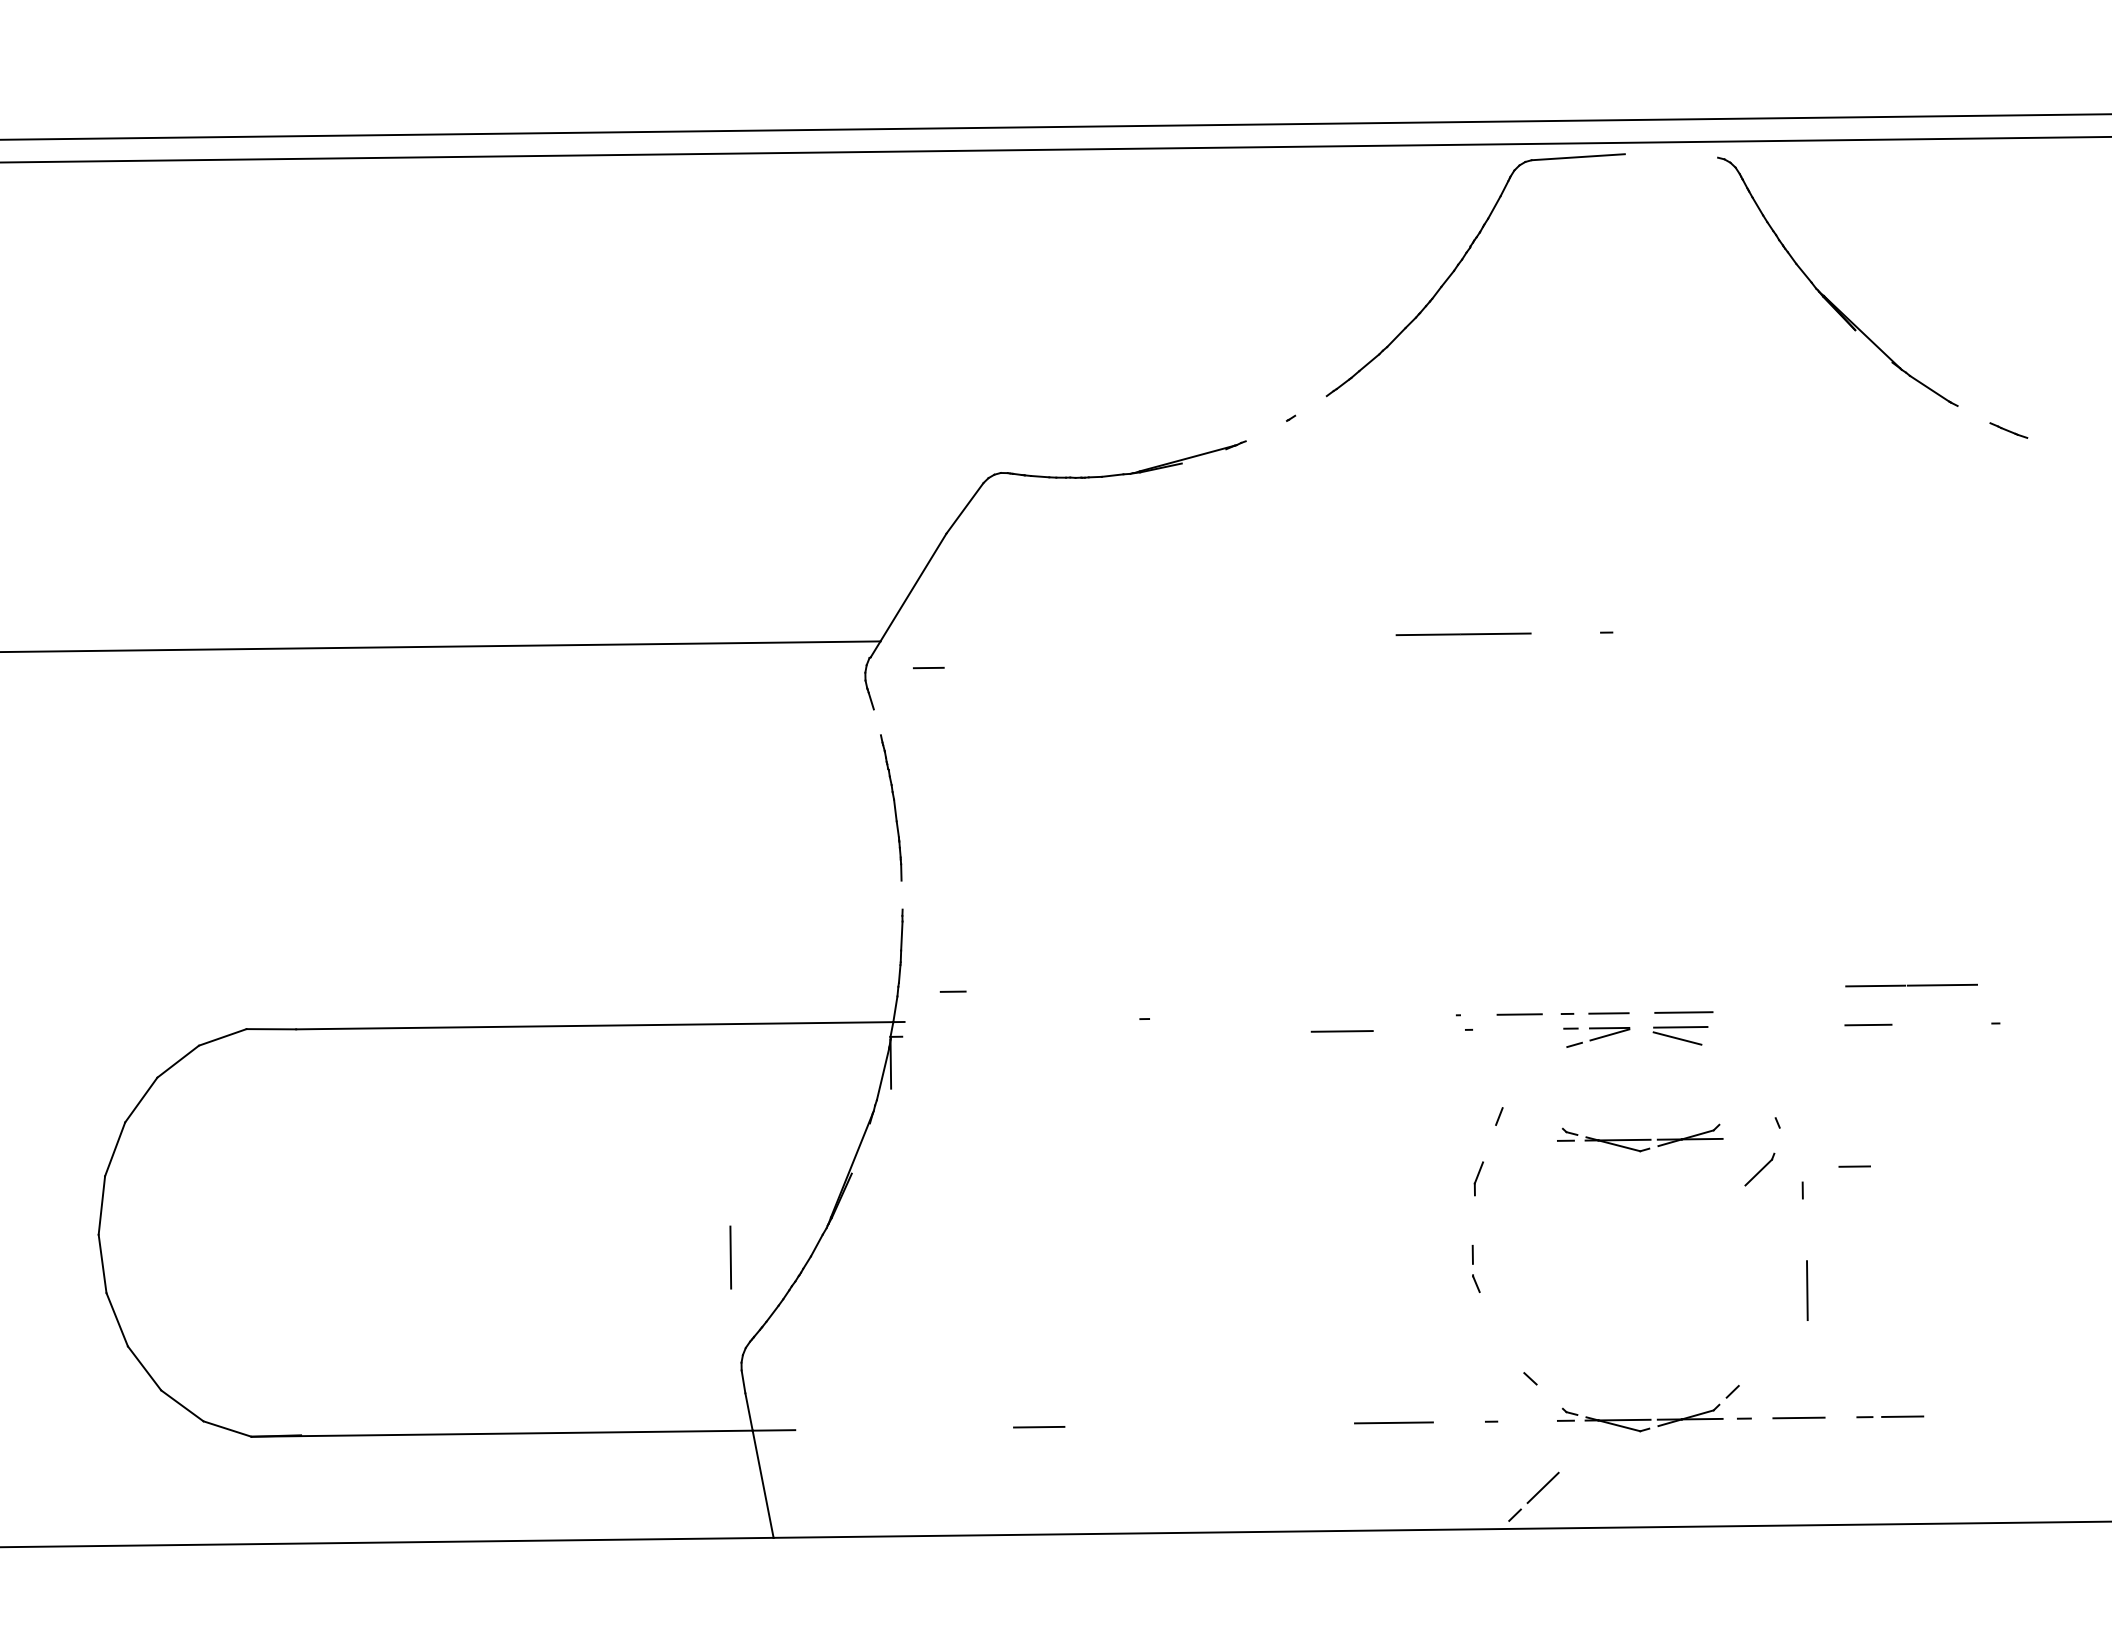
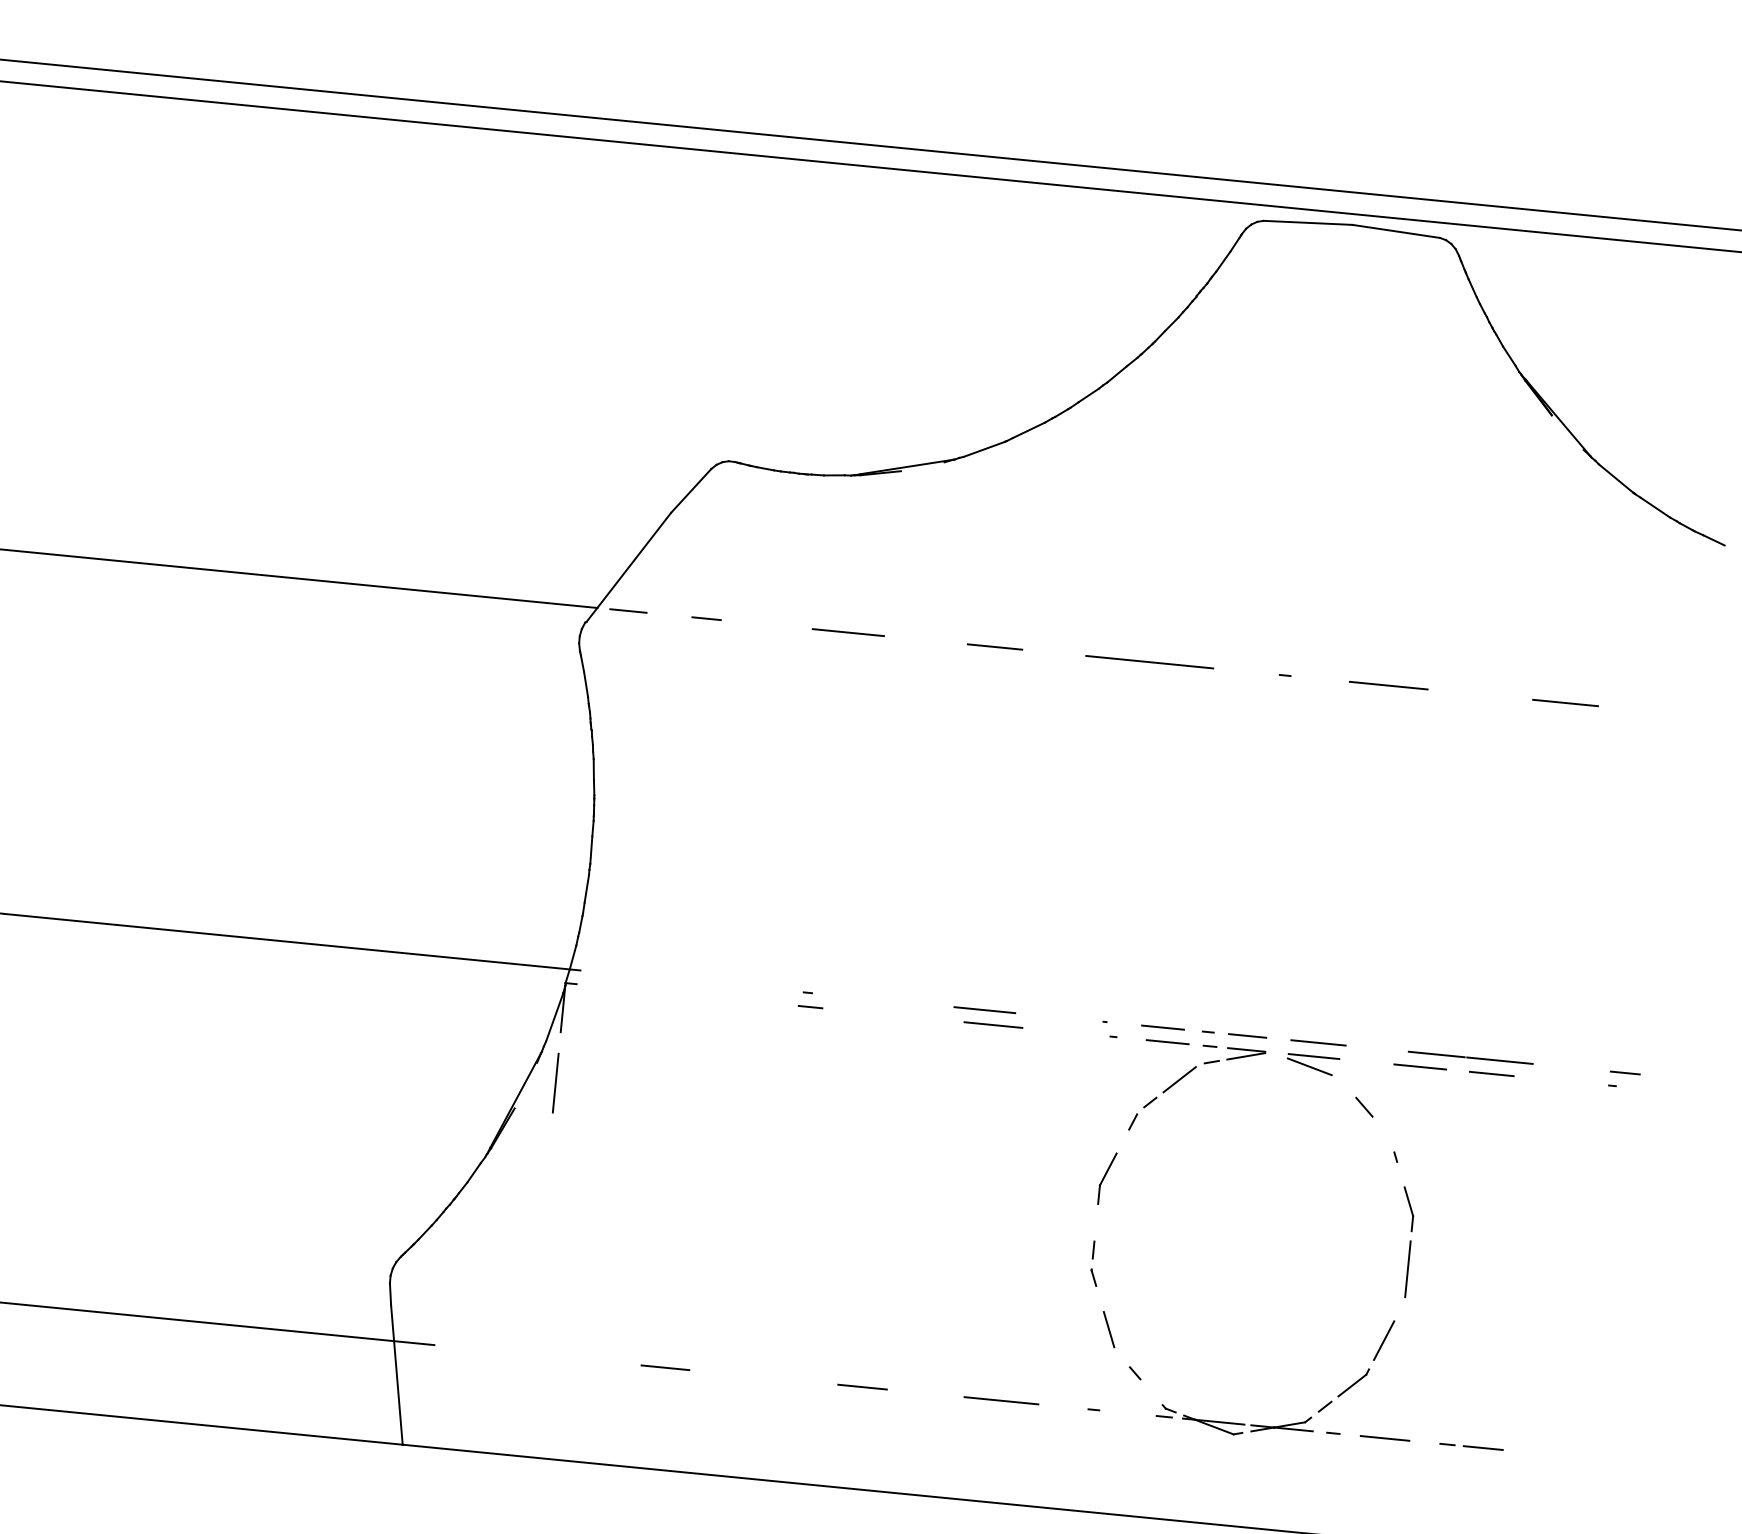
line: (1671, 155) -> (1396, 230), added
line: (1310, 405) -> (1028, 429), added
line: (1973, 414) -> (1654, 507), added
line: (1265, 430) -> (983, 448), added
line: (2038, 441) -> (1713, 539), added
line: (1902, 628) -> (1565, 702), added
line: (1716, 630) -> (1389, 684), added
line: (1300, 635) -> (995, 646), added
line: (1145, 637) -> (848, 631), added
line: (913, 640) -> (628, 610), added
line: (928, 667) -> (706, 618), moved
line: (876, 722) -> (585, 684), added
line: (901, 894) -> (590, 849), added
line: (1911, 985) -> (1470, 1057), moved
line: (952, 991) -> (809, 1006), moved
line: (1331, 1016) -> (984, 1009), added
line: (1792, 1025) -> (1419, 1066), added
line: (1526, 1028) -> (1167, 1041), added
line: (1738, 1074) -> (1363, 1107), added
part: (1640, 1137) -> (1264, 1156), removed
line: (1854, 1166) -> (1625, 1072), moved
line: (1796, 1167) -> (1408, 1201), added
part: (1759, 1169) -> (1353, 1382), moved
part: (1478, 1178) -> (1106, 1178), size x1.67
line: (730, 1257) -> (555, 1083), moved
line: (1807, 1290) -> (1408, 1269), moved
line: (1786, 1315) -> (1383, 1340), added
line: (1497, 1335) -> (1108, 1328), added
line: (1246, 1424) -> (861, 1386), added
line: (1533, 1496) -> (1169, 1086), moved

